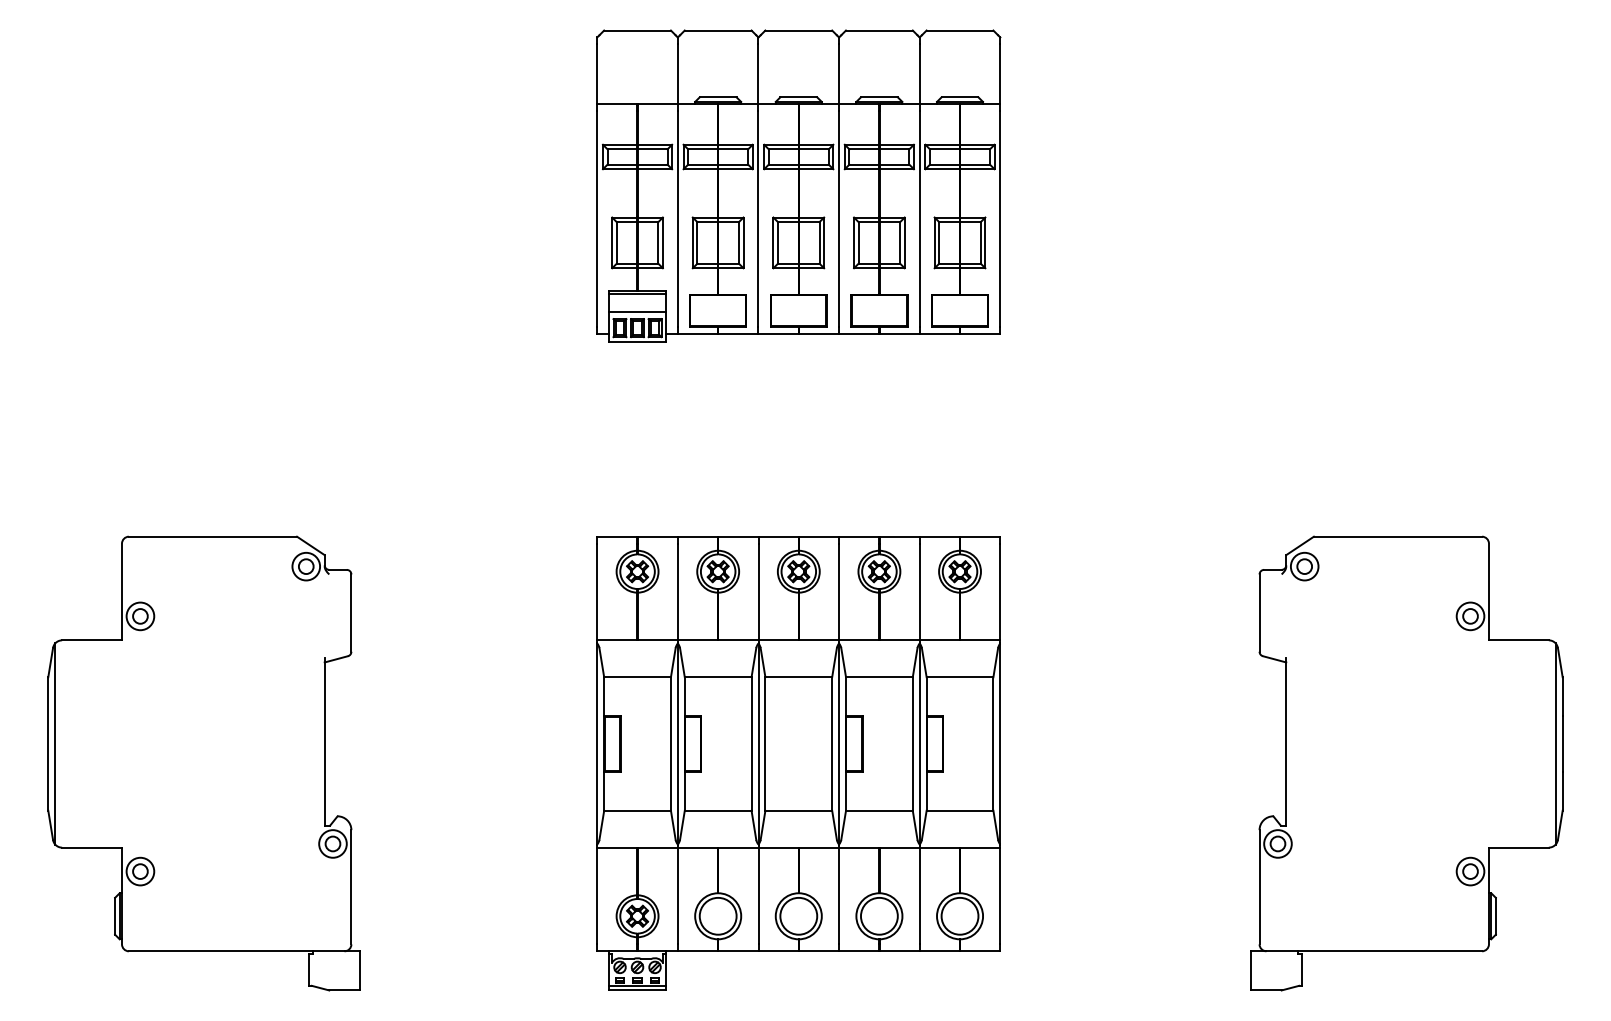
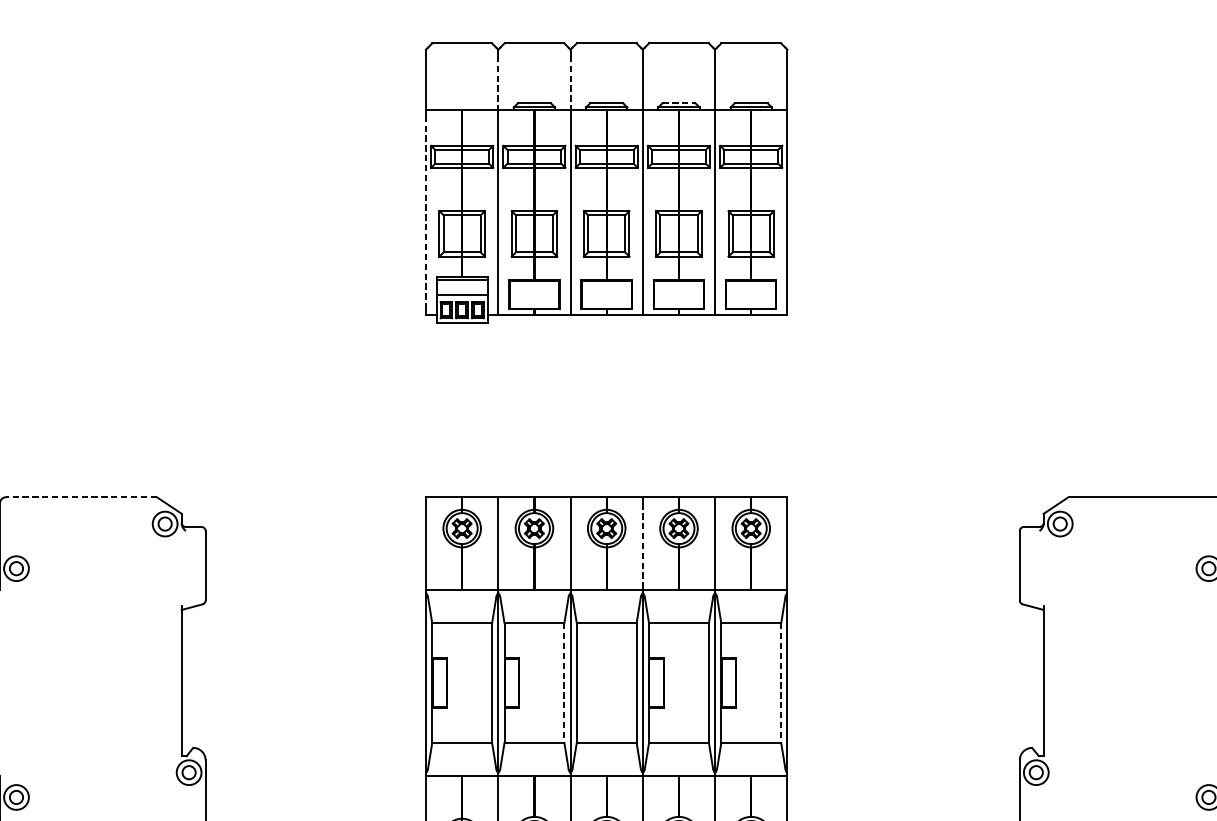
line: (677, 74) -> (497, 82), solid -> dashed
line: (758, 74) -> (570, 82), solid -> dashed
line: (879, 97) -> (679, 103), solid -> dashed
line: (597, 218) -> (426, 211), solid -> dashed
line: (212, 536) -> (81, 497), solid -> dashed
line: (839, 592) -> (643, 547), solid -> dashed
line: (751, 744) -> (564, 683), solid -> dashed
line: (993, 744) -> (781, 683), solid -> dashed

